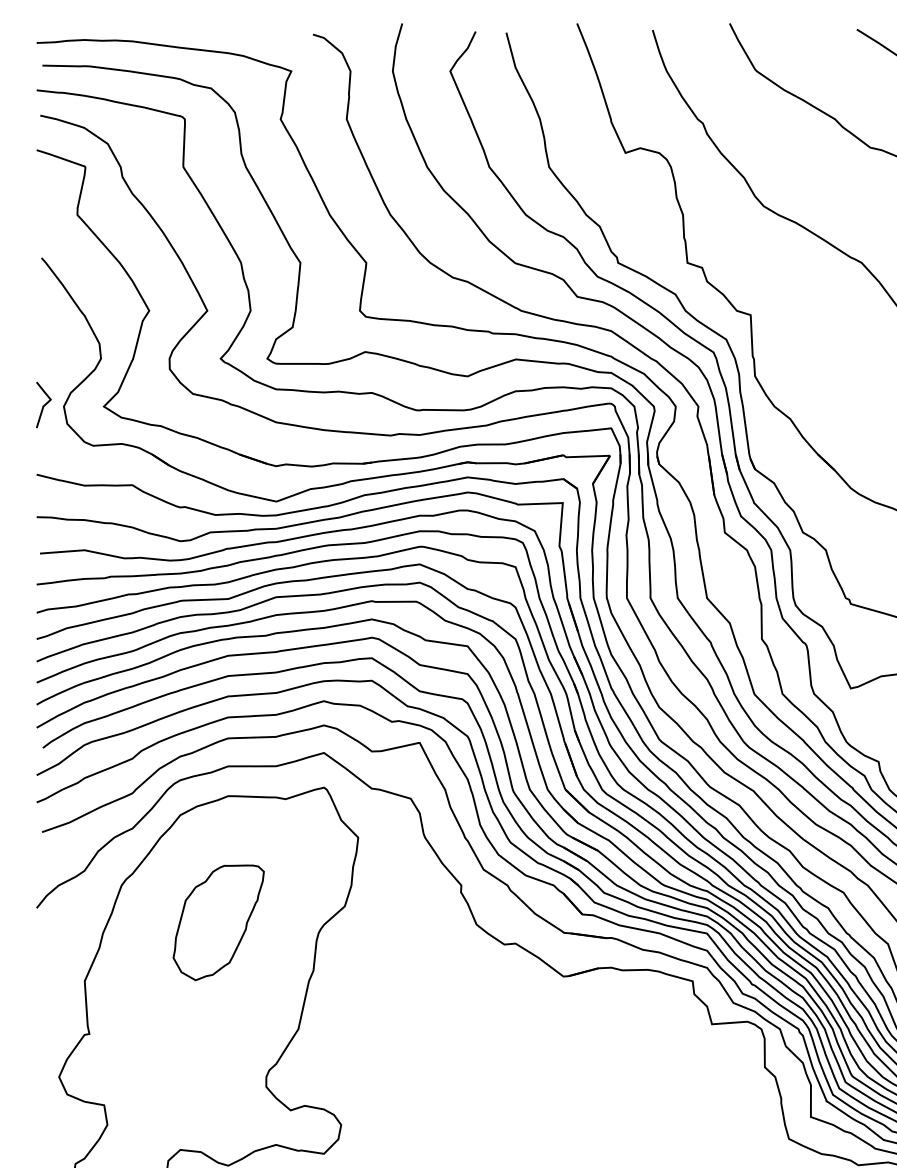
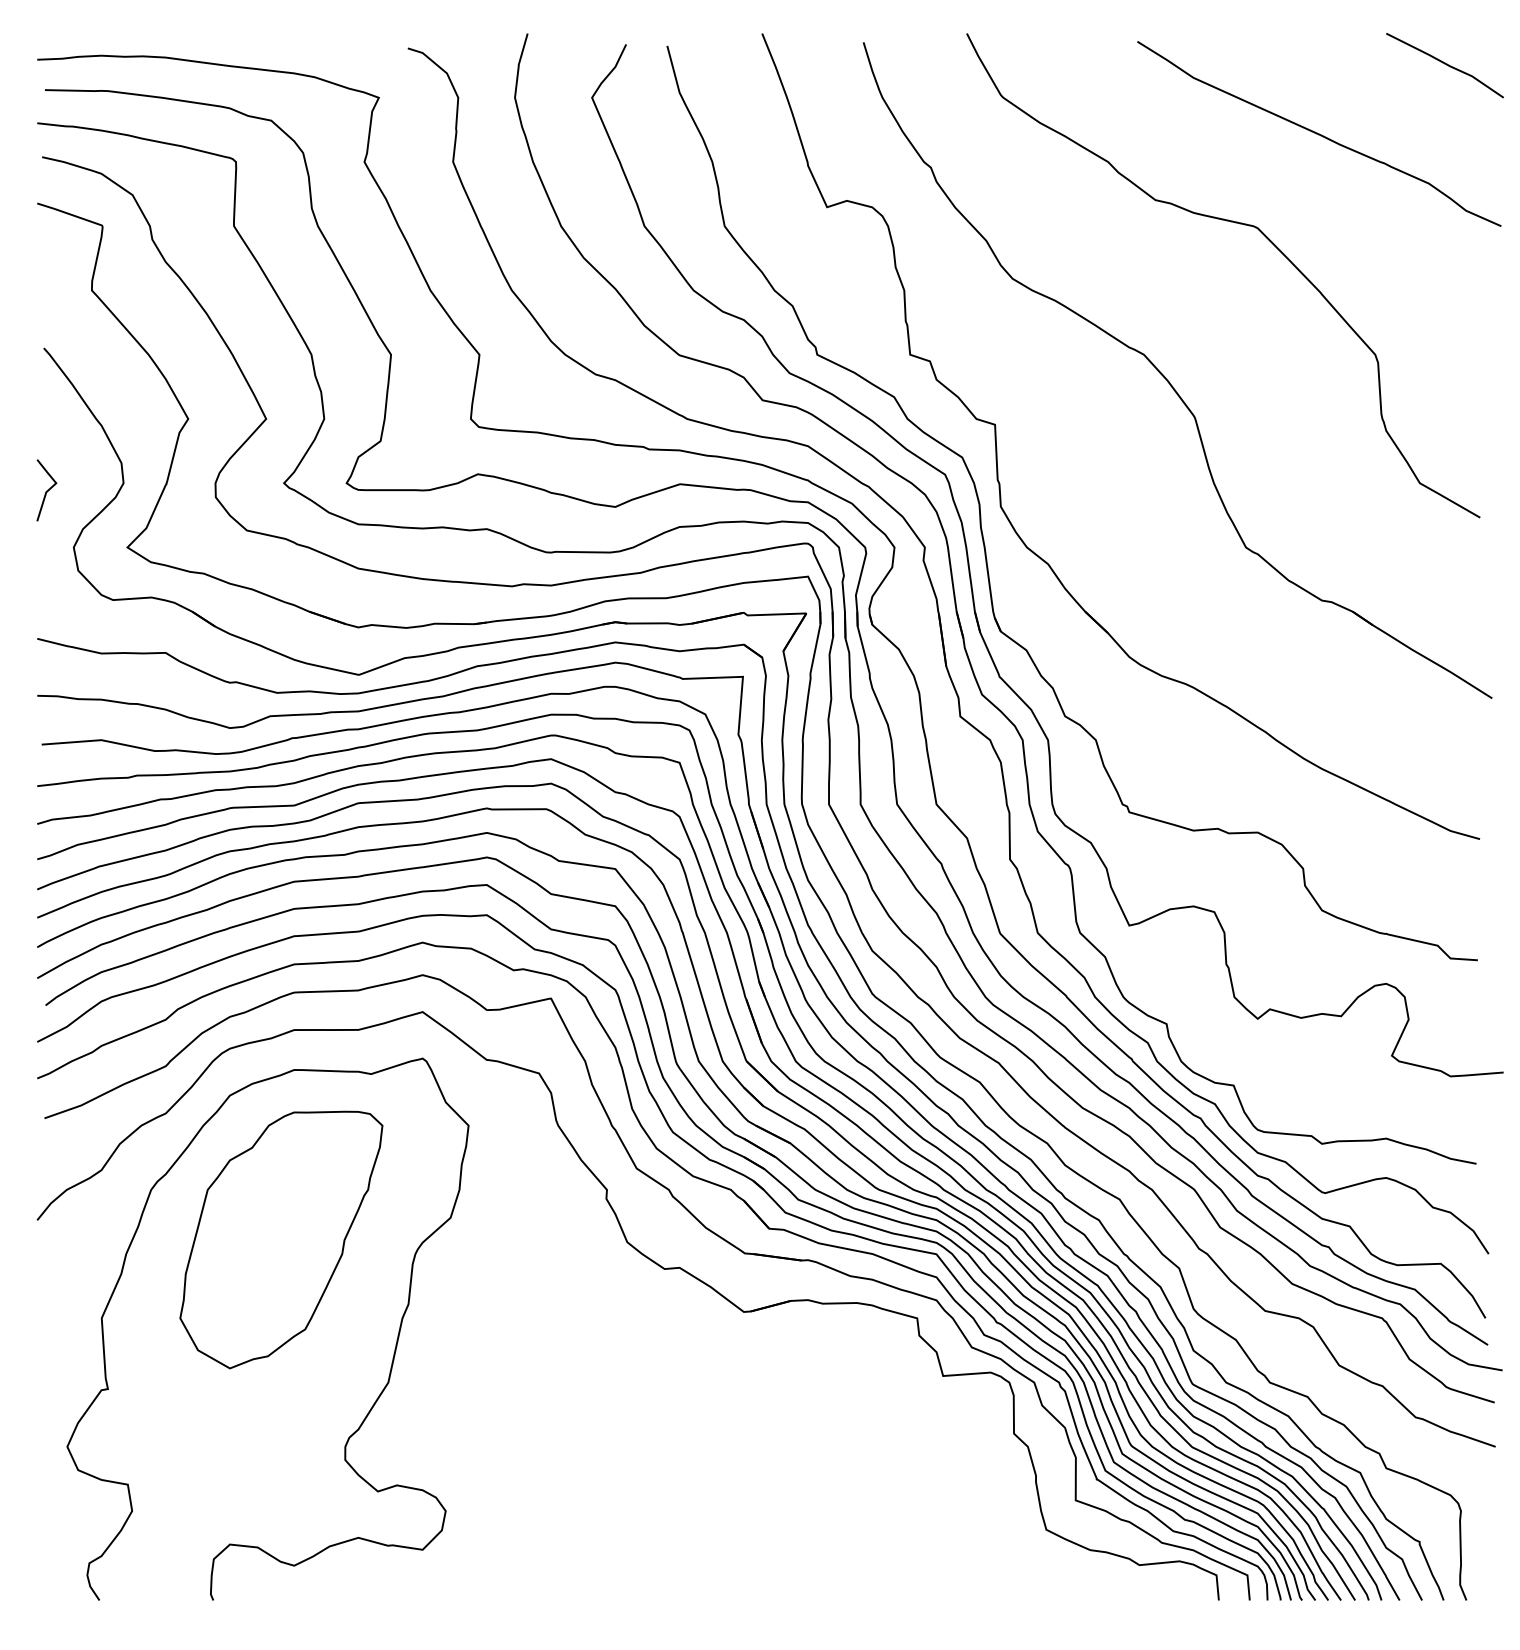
line: (43, 405) -> (46, 490), moved
part: (218, 922) -> (281, 1239), size x1.67

